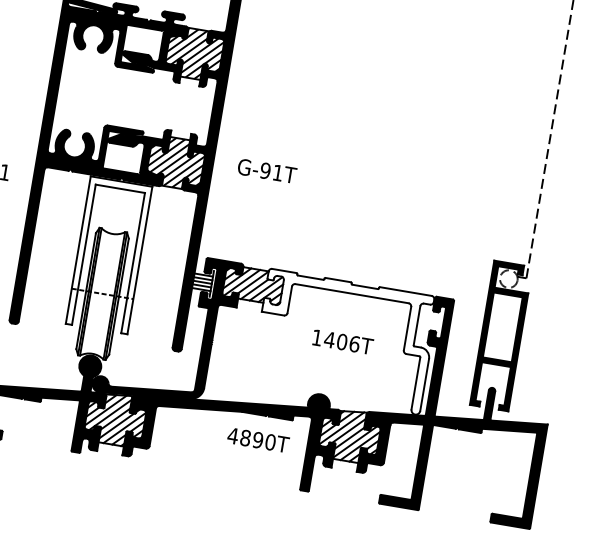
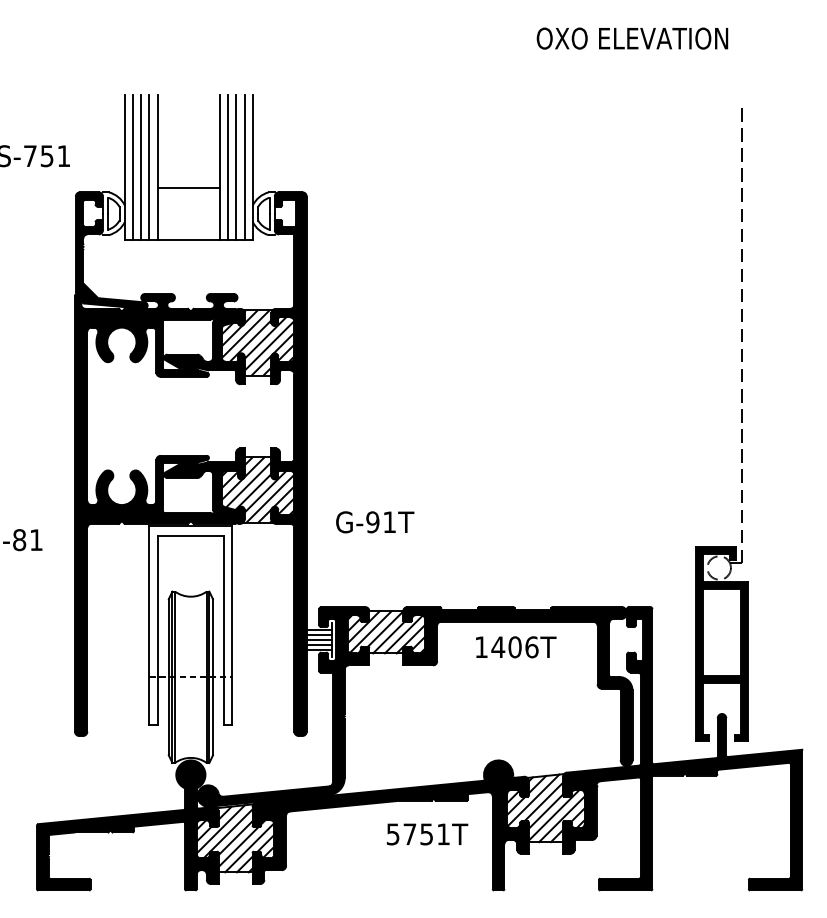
text: (267, 171) -> (375, 522), moved
fill: (344, 341) -> (517, 686), added
text: (343, 342) -> (516, 647), moved
text: (251, 439) -> (418, 834), 4890T -> 5751T

